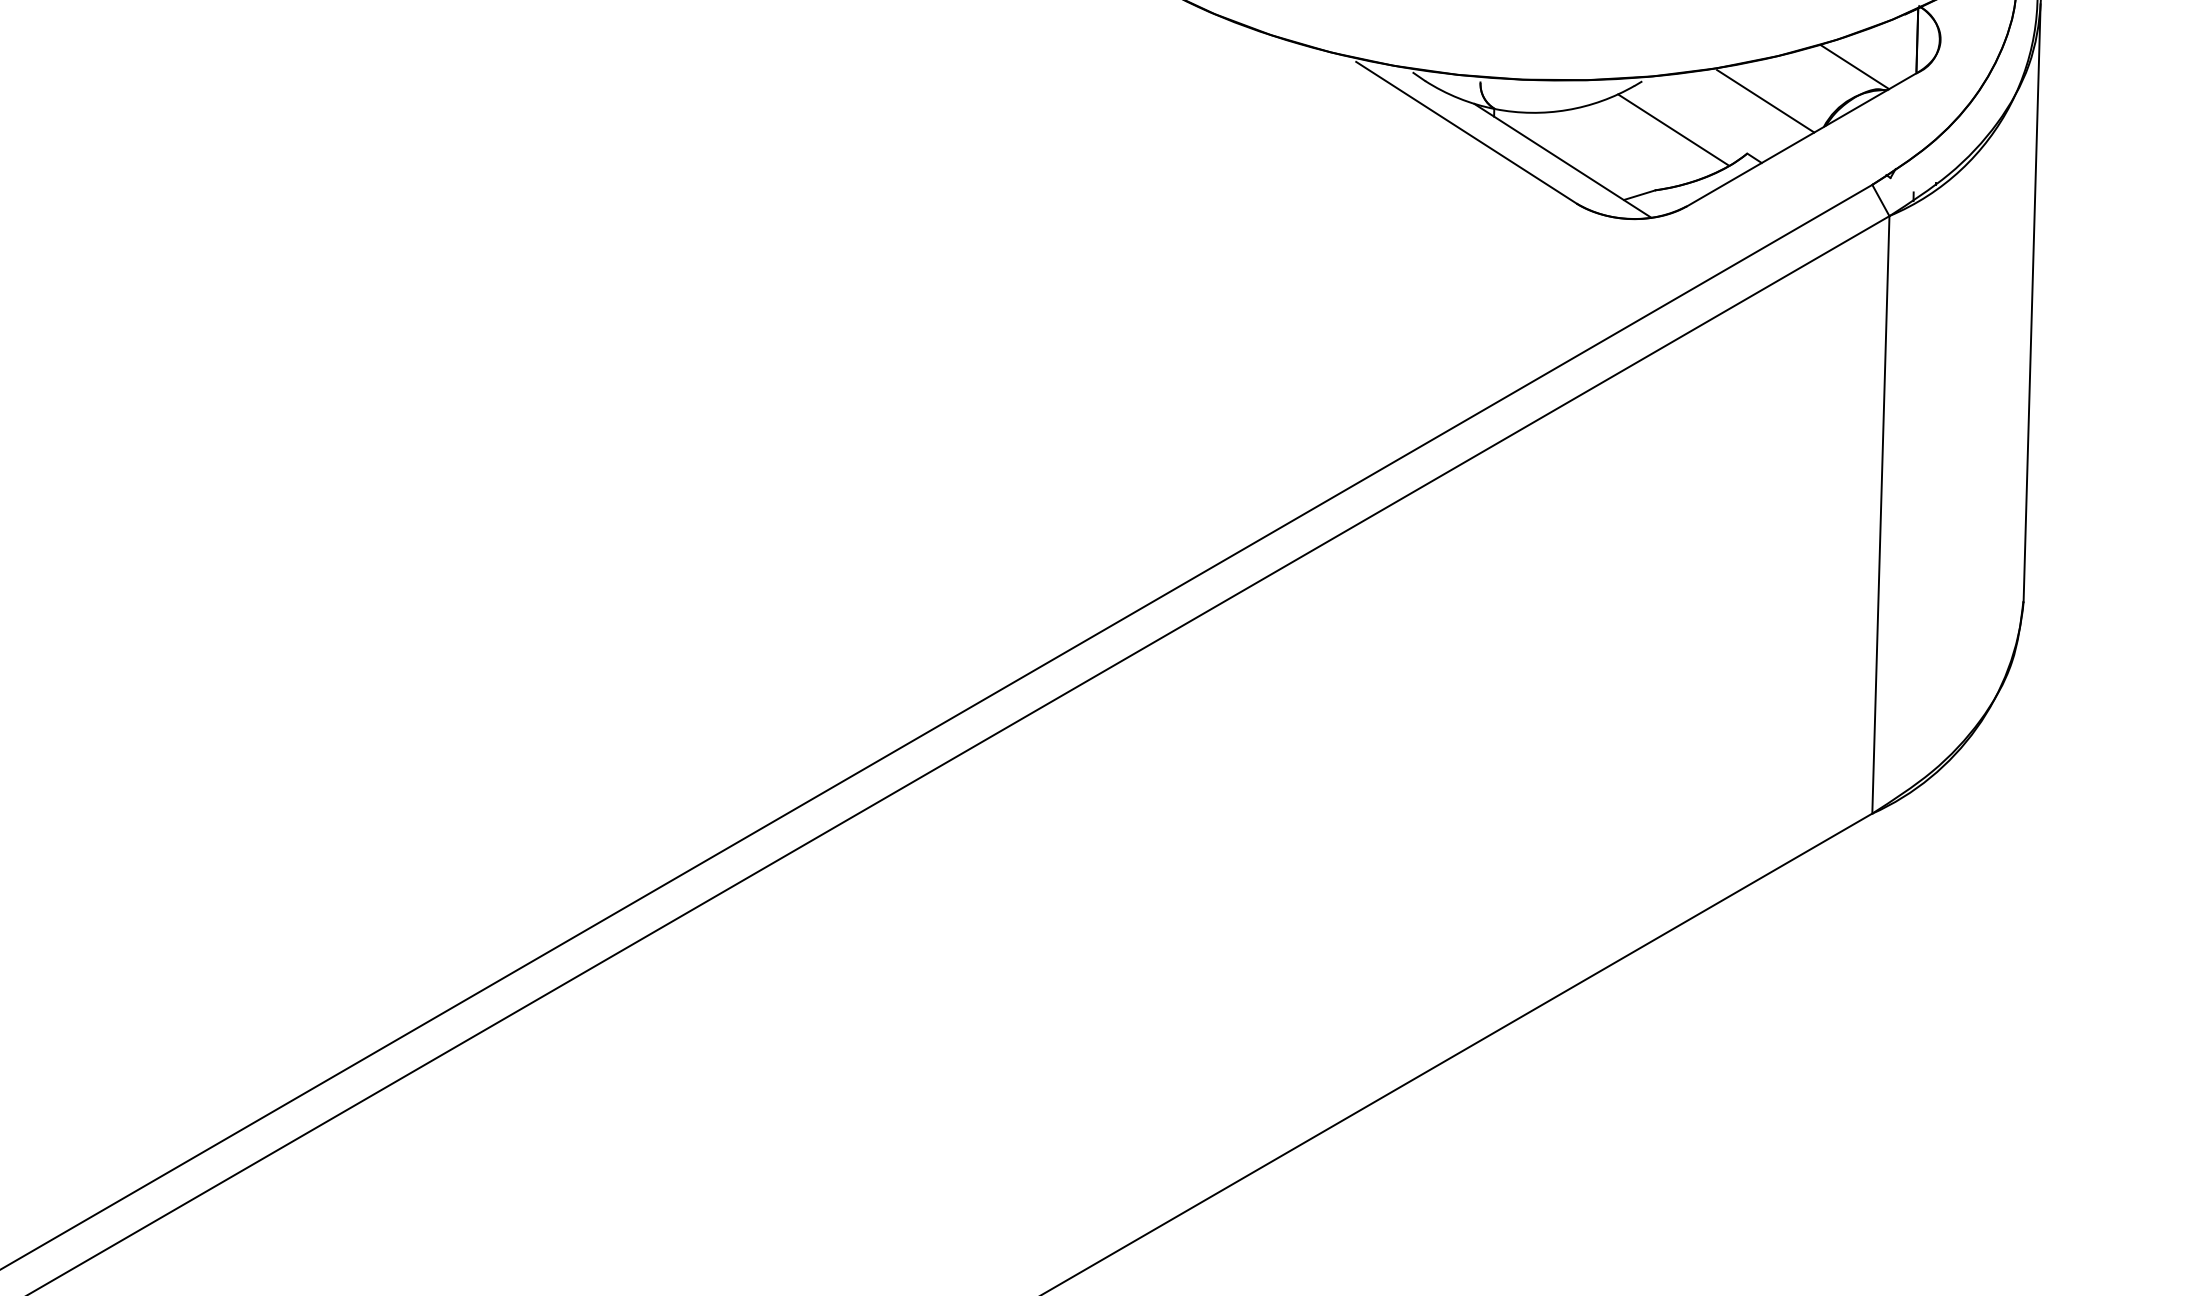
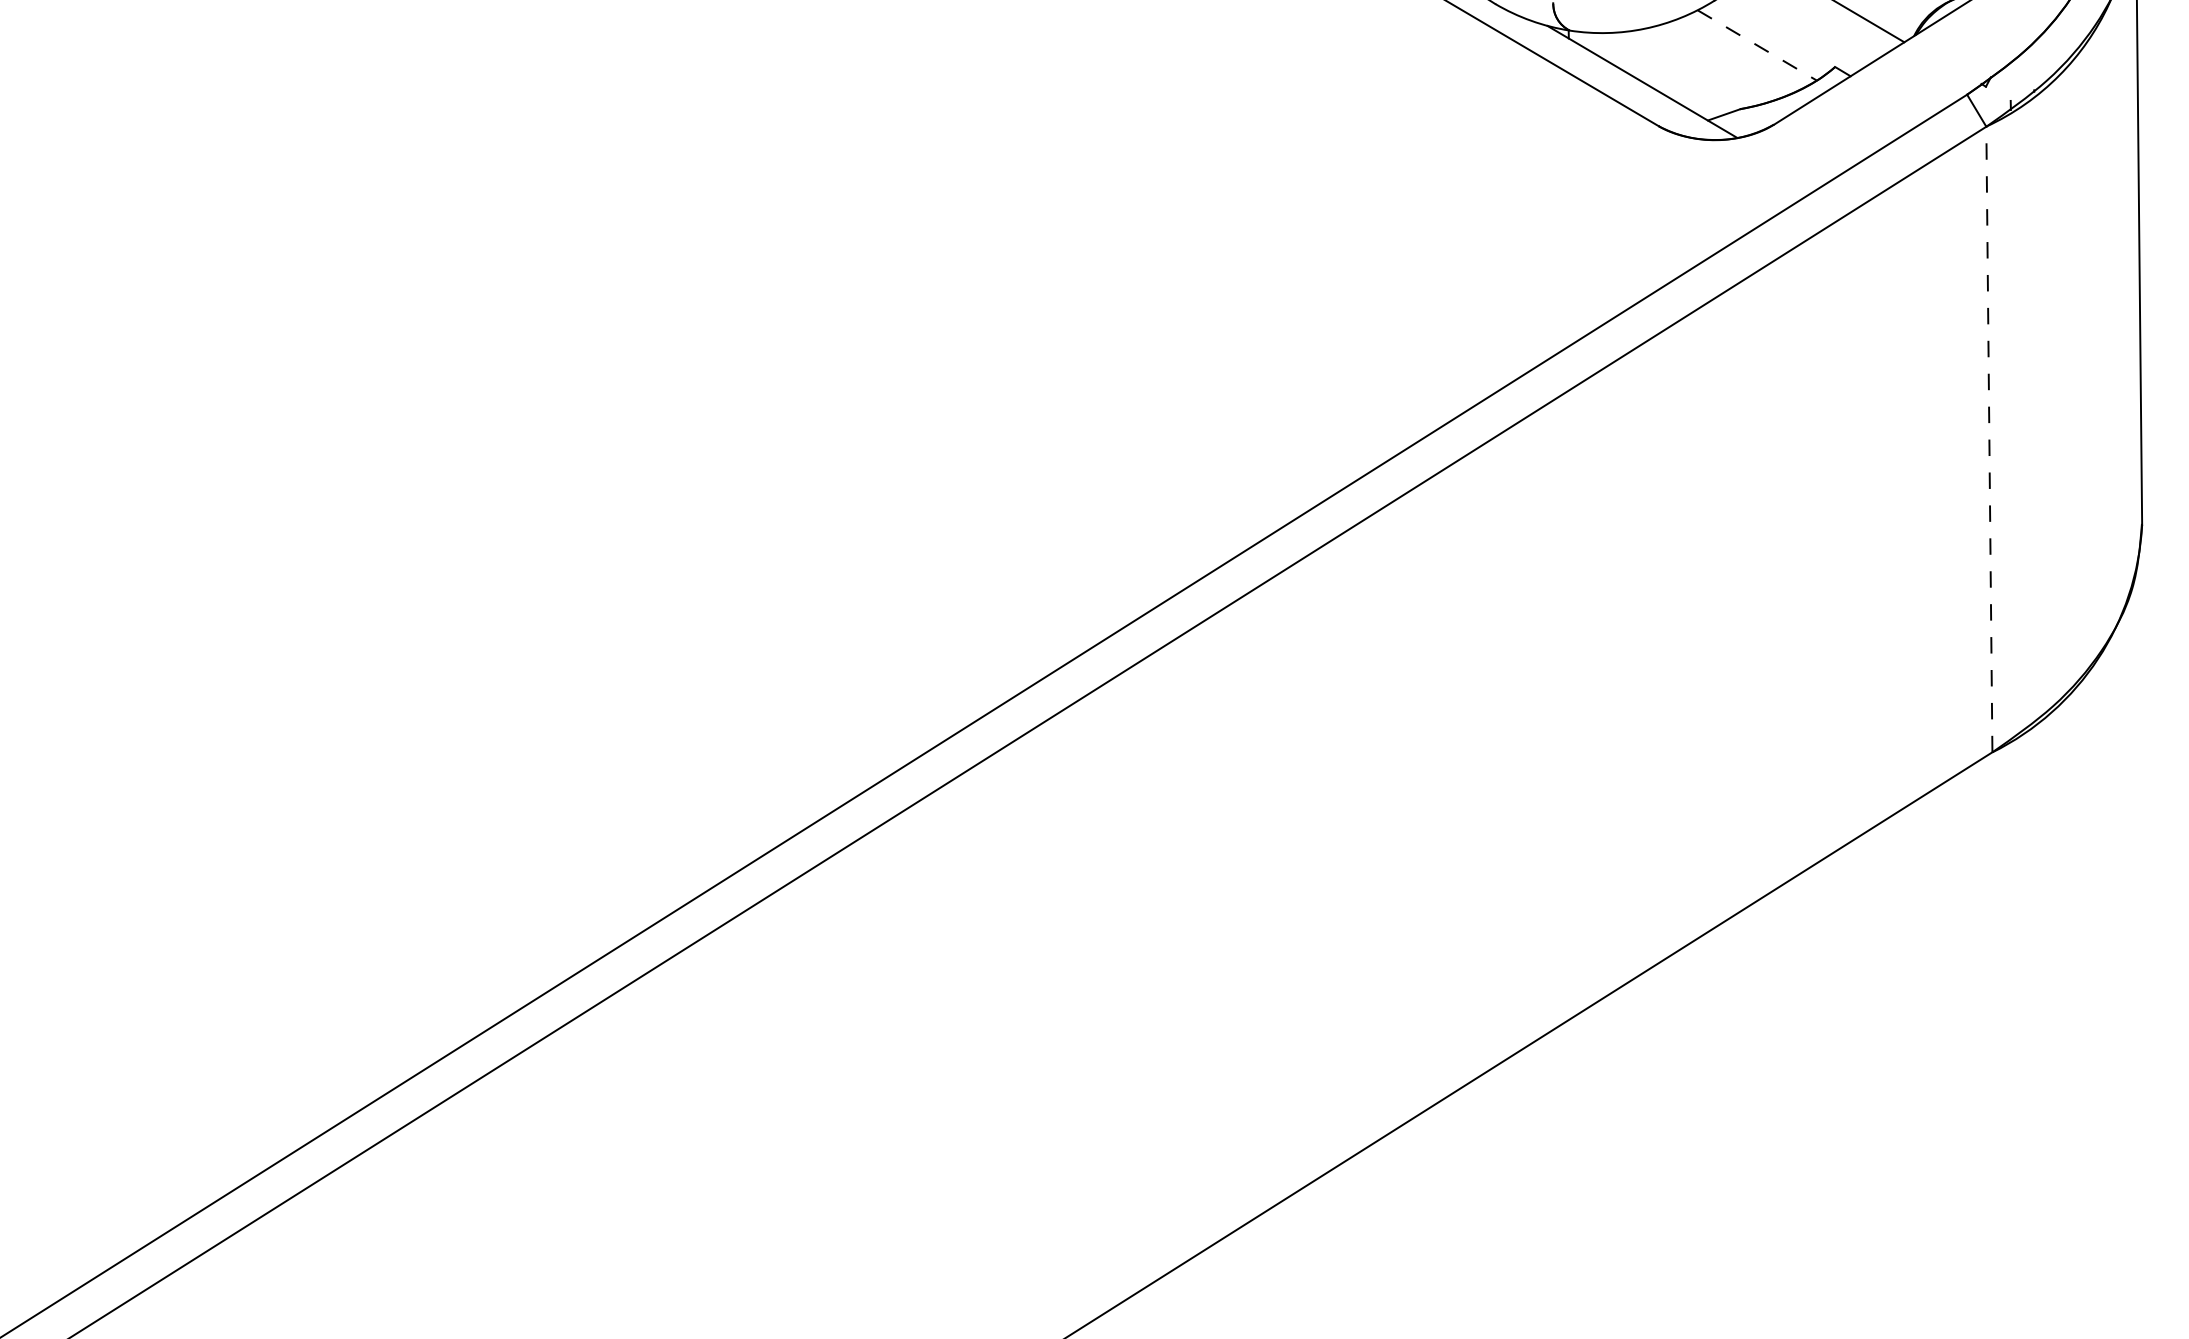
line: (1673, 130) -> (1757, 45), solid -> dashed
line: (1880, 514) -> (1988, 439), solid -> dashed

